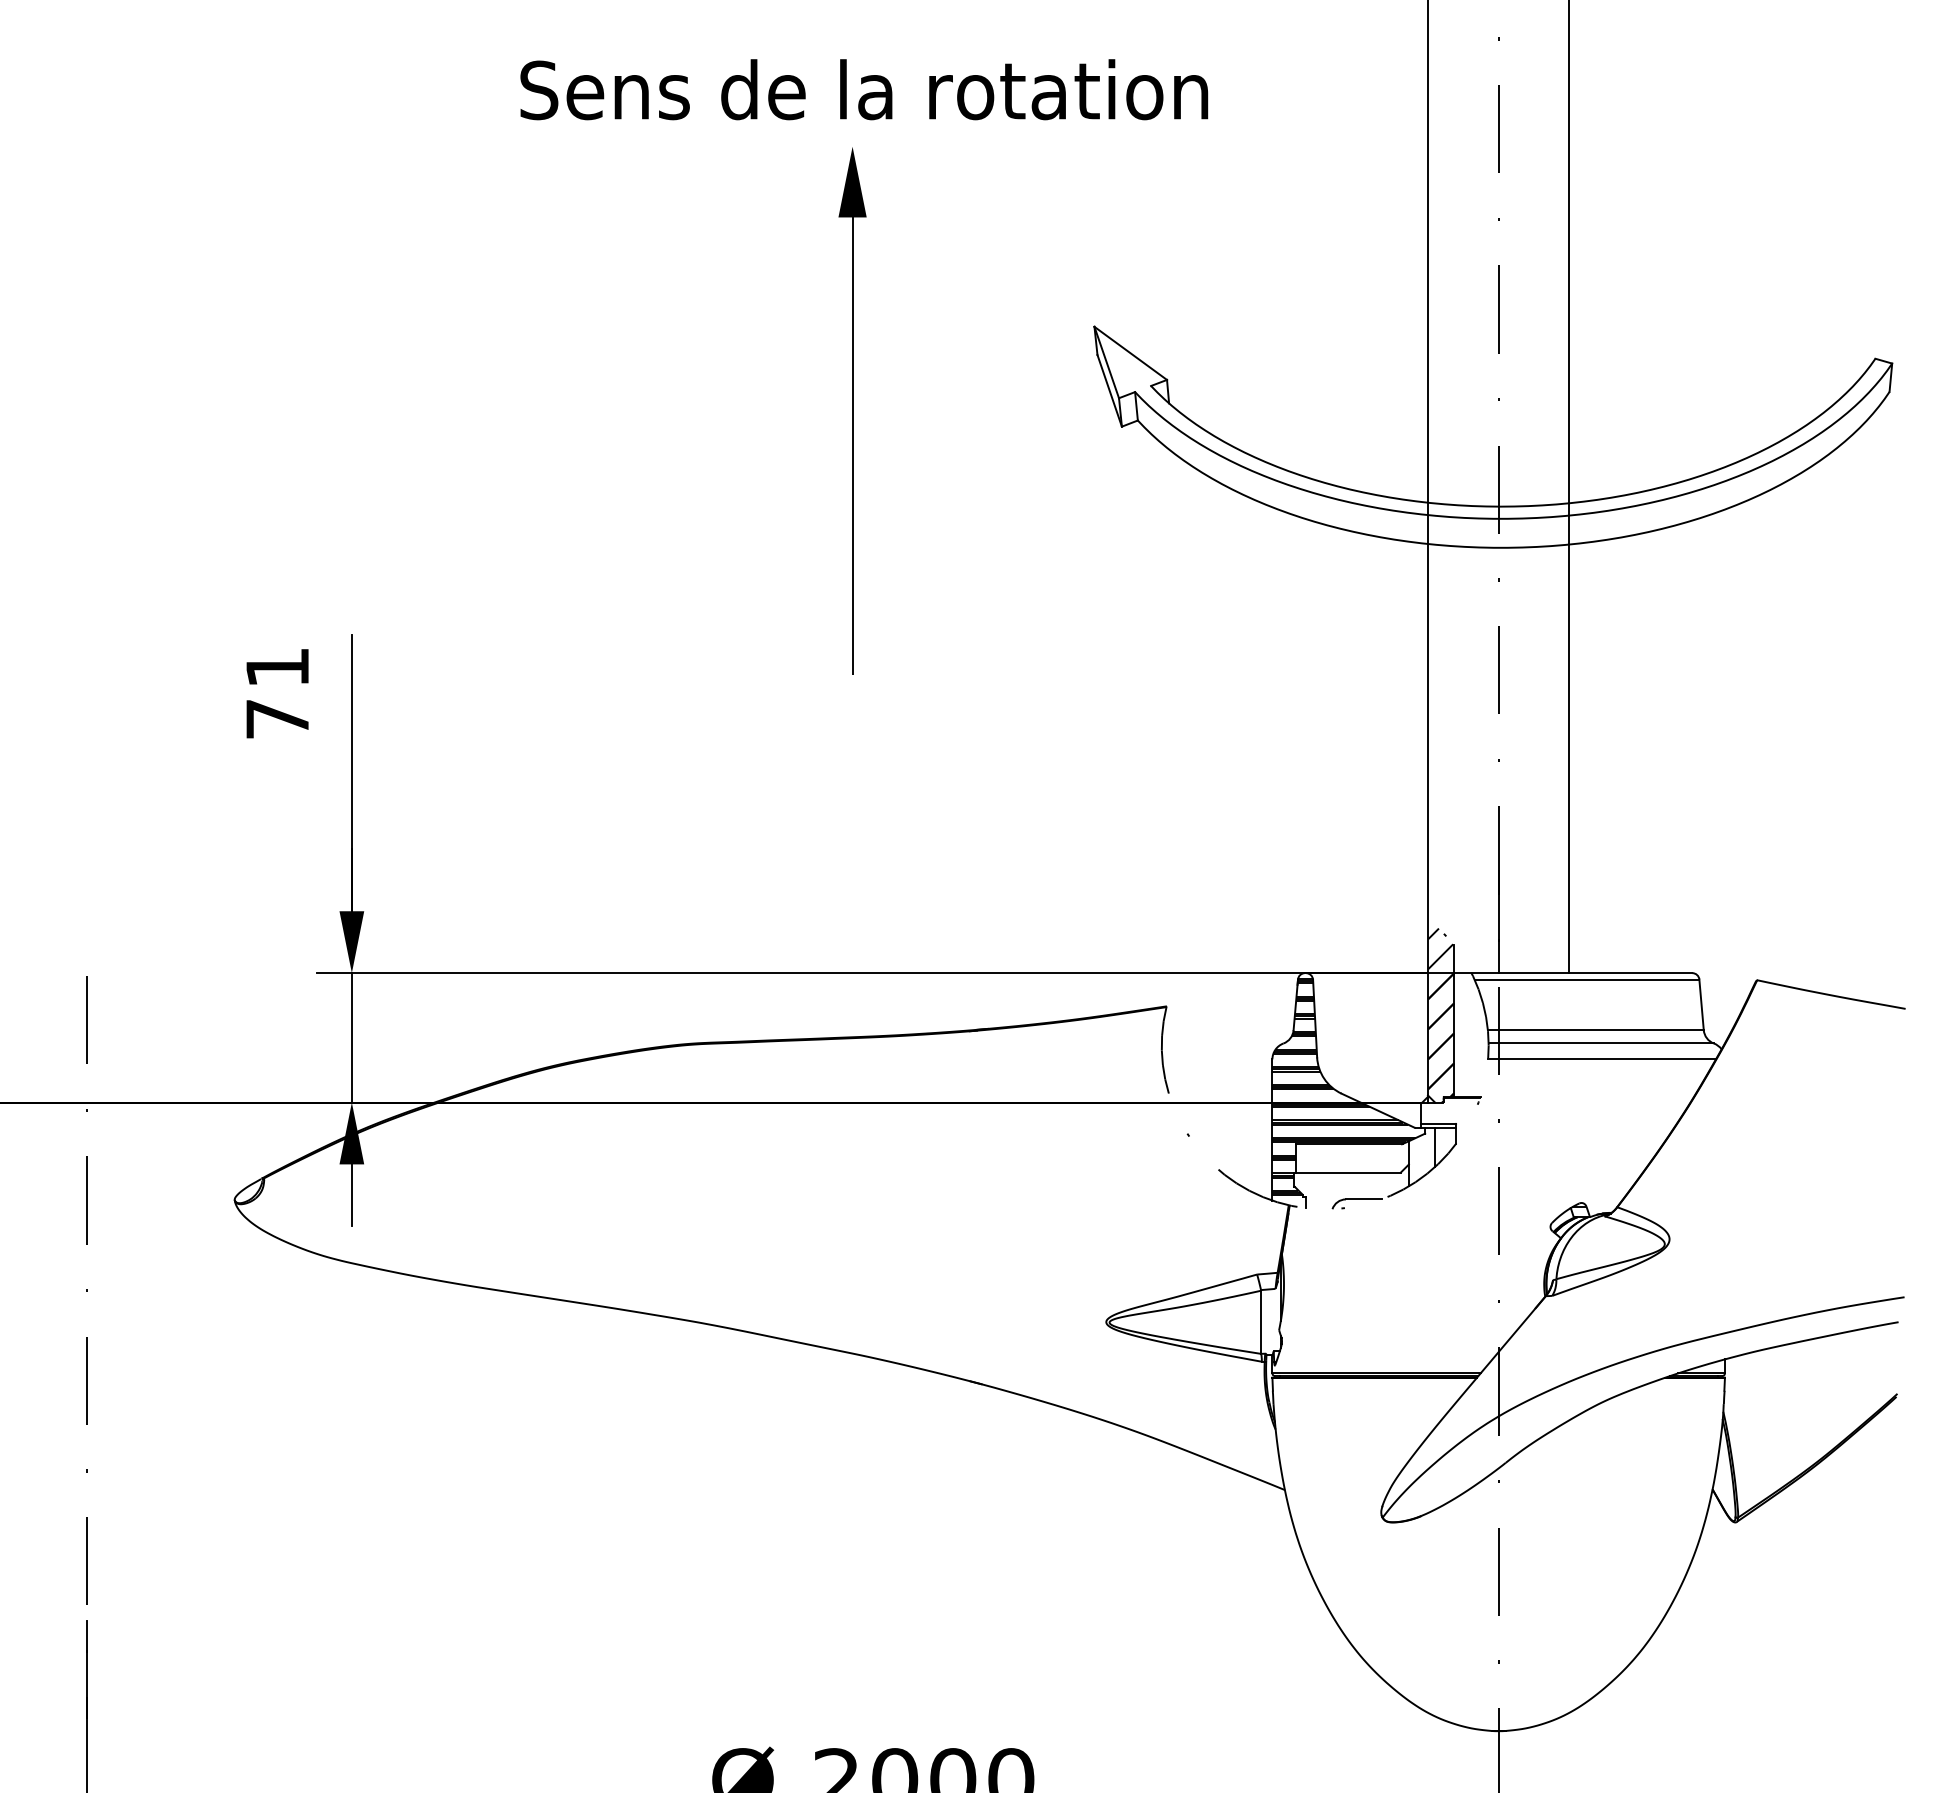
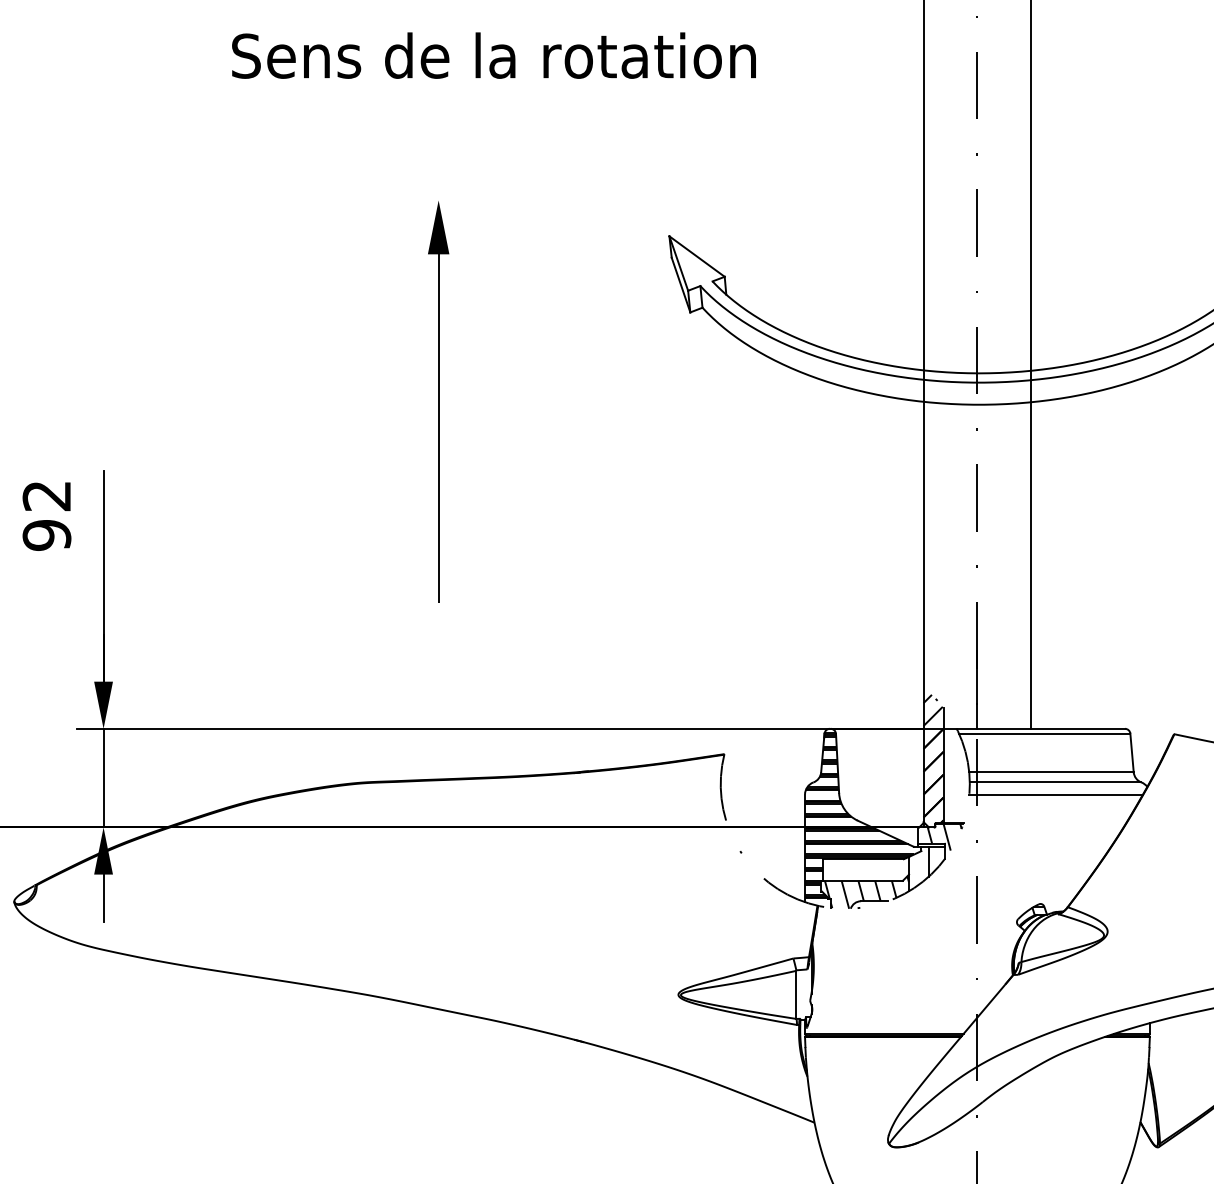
part: (852, 410) -> (438, 401), moved
text: (277, 694) -> (46, 516), 71 -> 92
hatch: (1455, 1115) -> (944, 837), added
hatch: (1353, 1187) -> (866, 892), added

